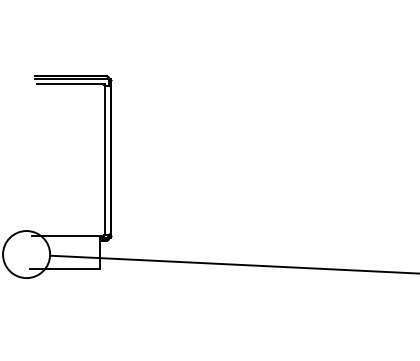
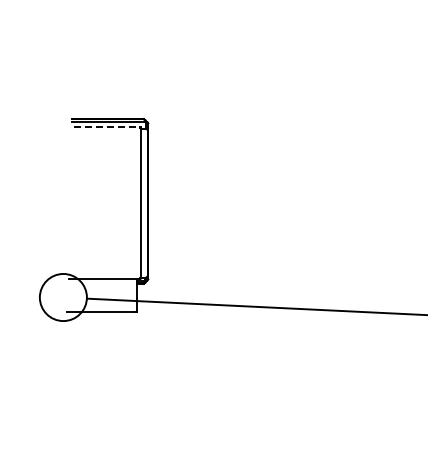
line: (70, 83) -> (107, 126), solid -> dashed

